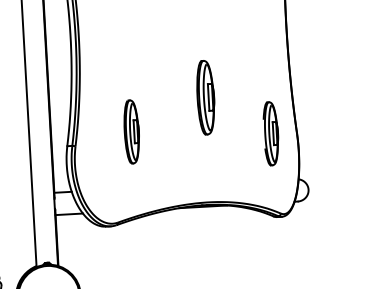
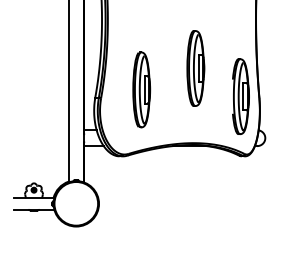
part: (205, 97) -> (195, 68), size x1.43
part: (131, 131) -> (141, 89), size x1.67
part: (270, 133) -> (240, 96), size x1.67

